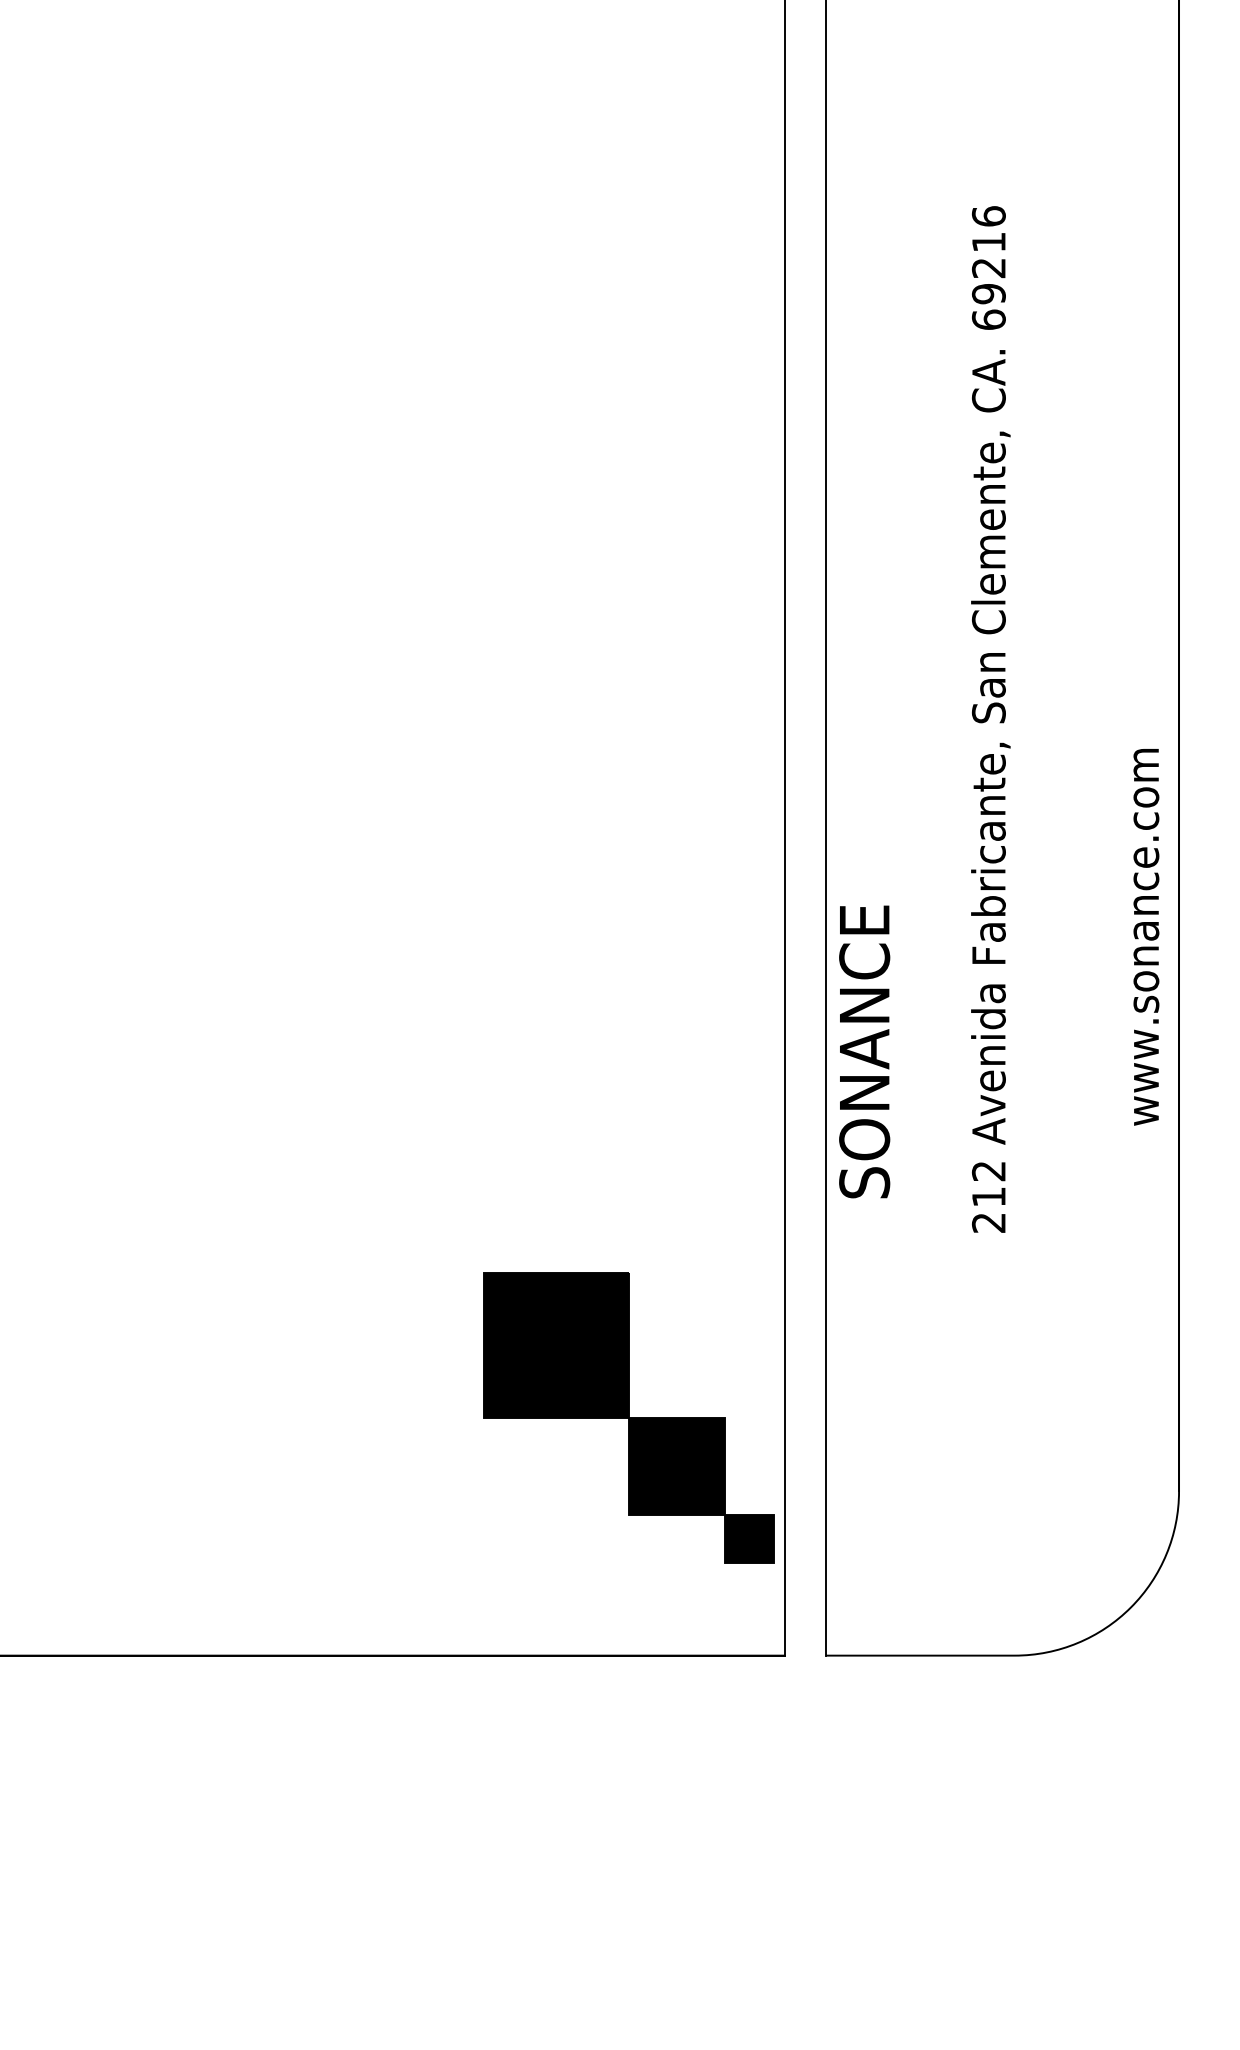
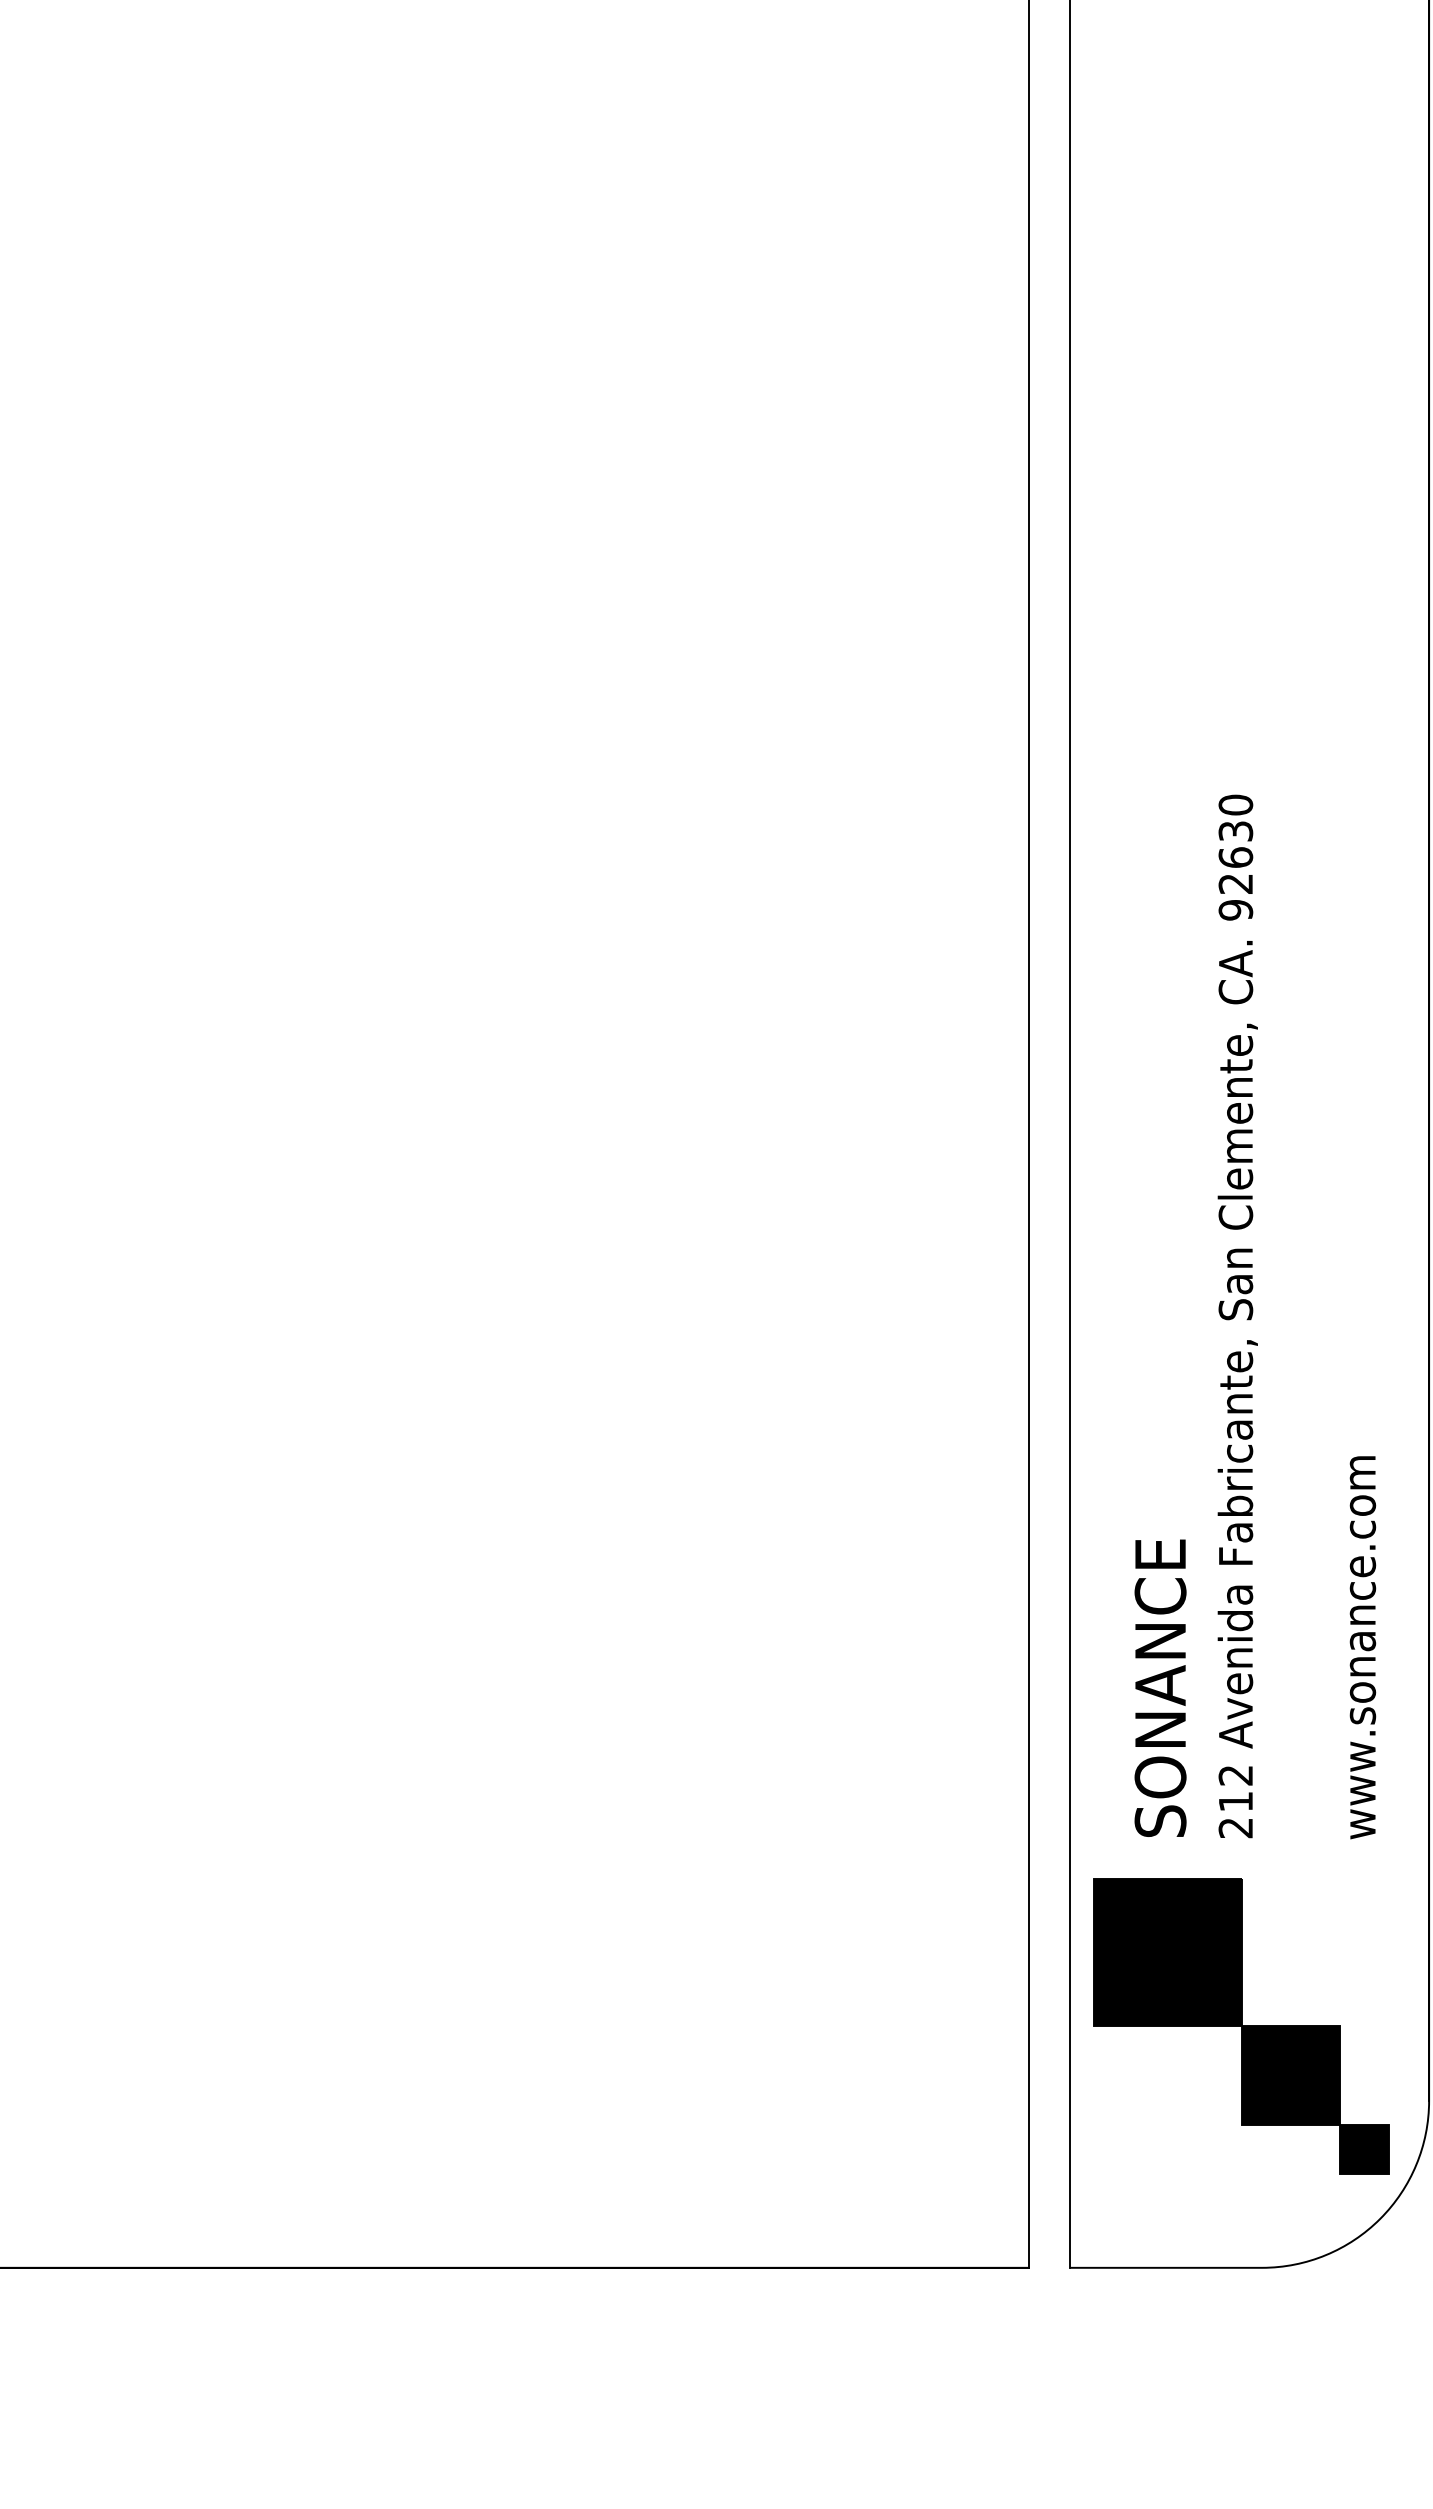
text: (988, 268) -> (1235, 857), 69216 -> 92630
text: (1145, 937) -> (1362, 1647), moved
text: (864, 1051) -> (1160, 1687), moved
part: (628, 1418) -> (1241, 2026), moved

